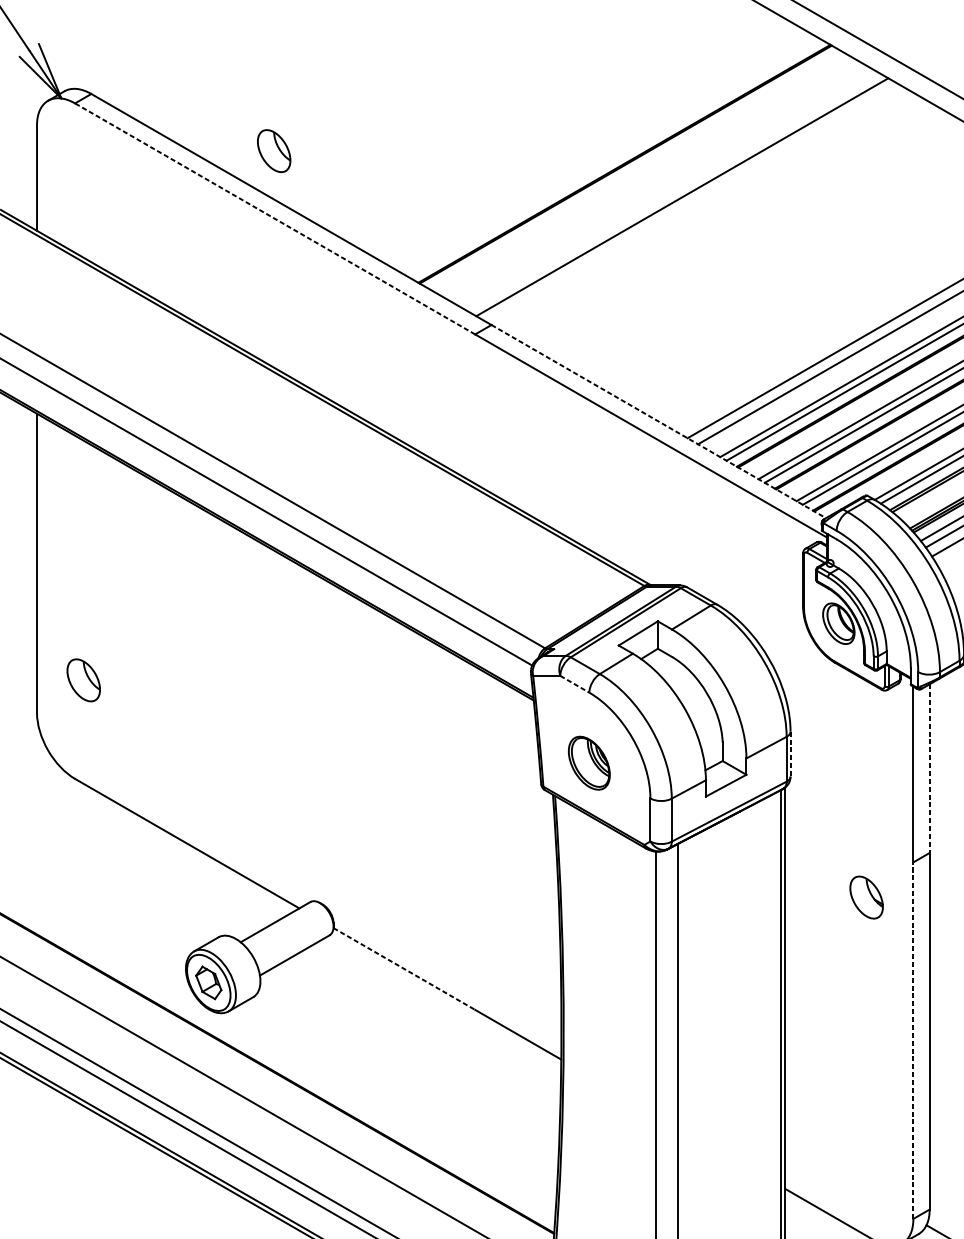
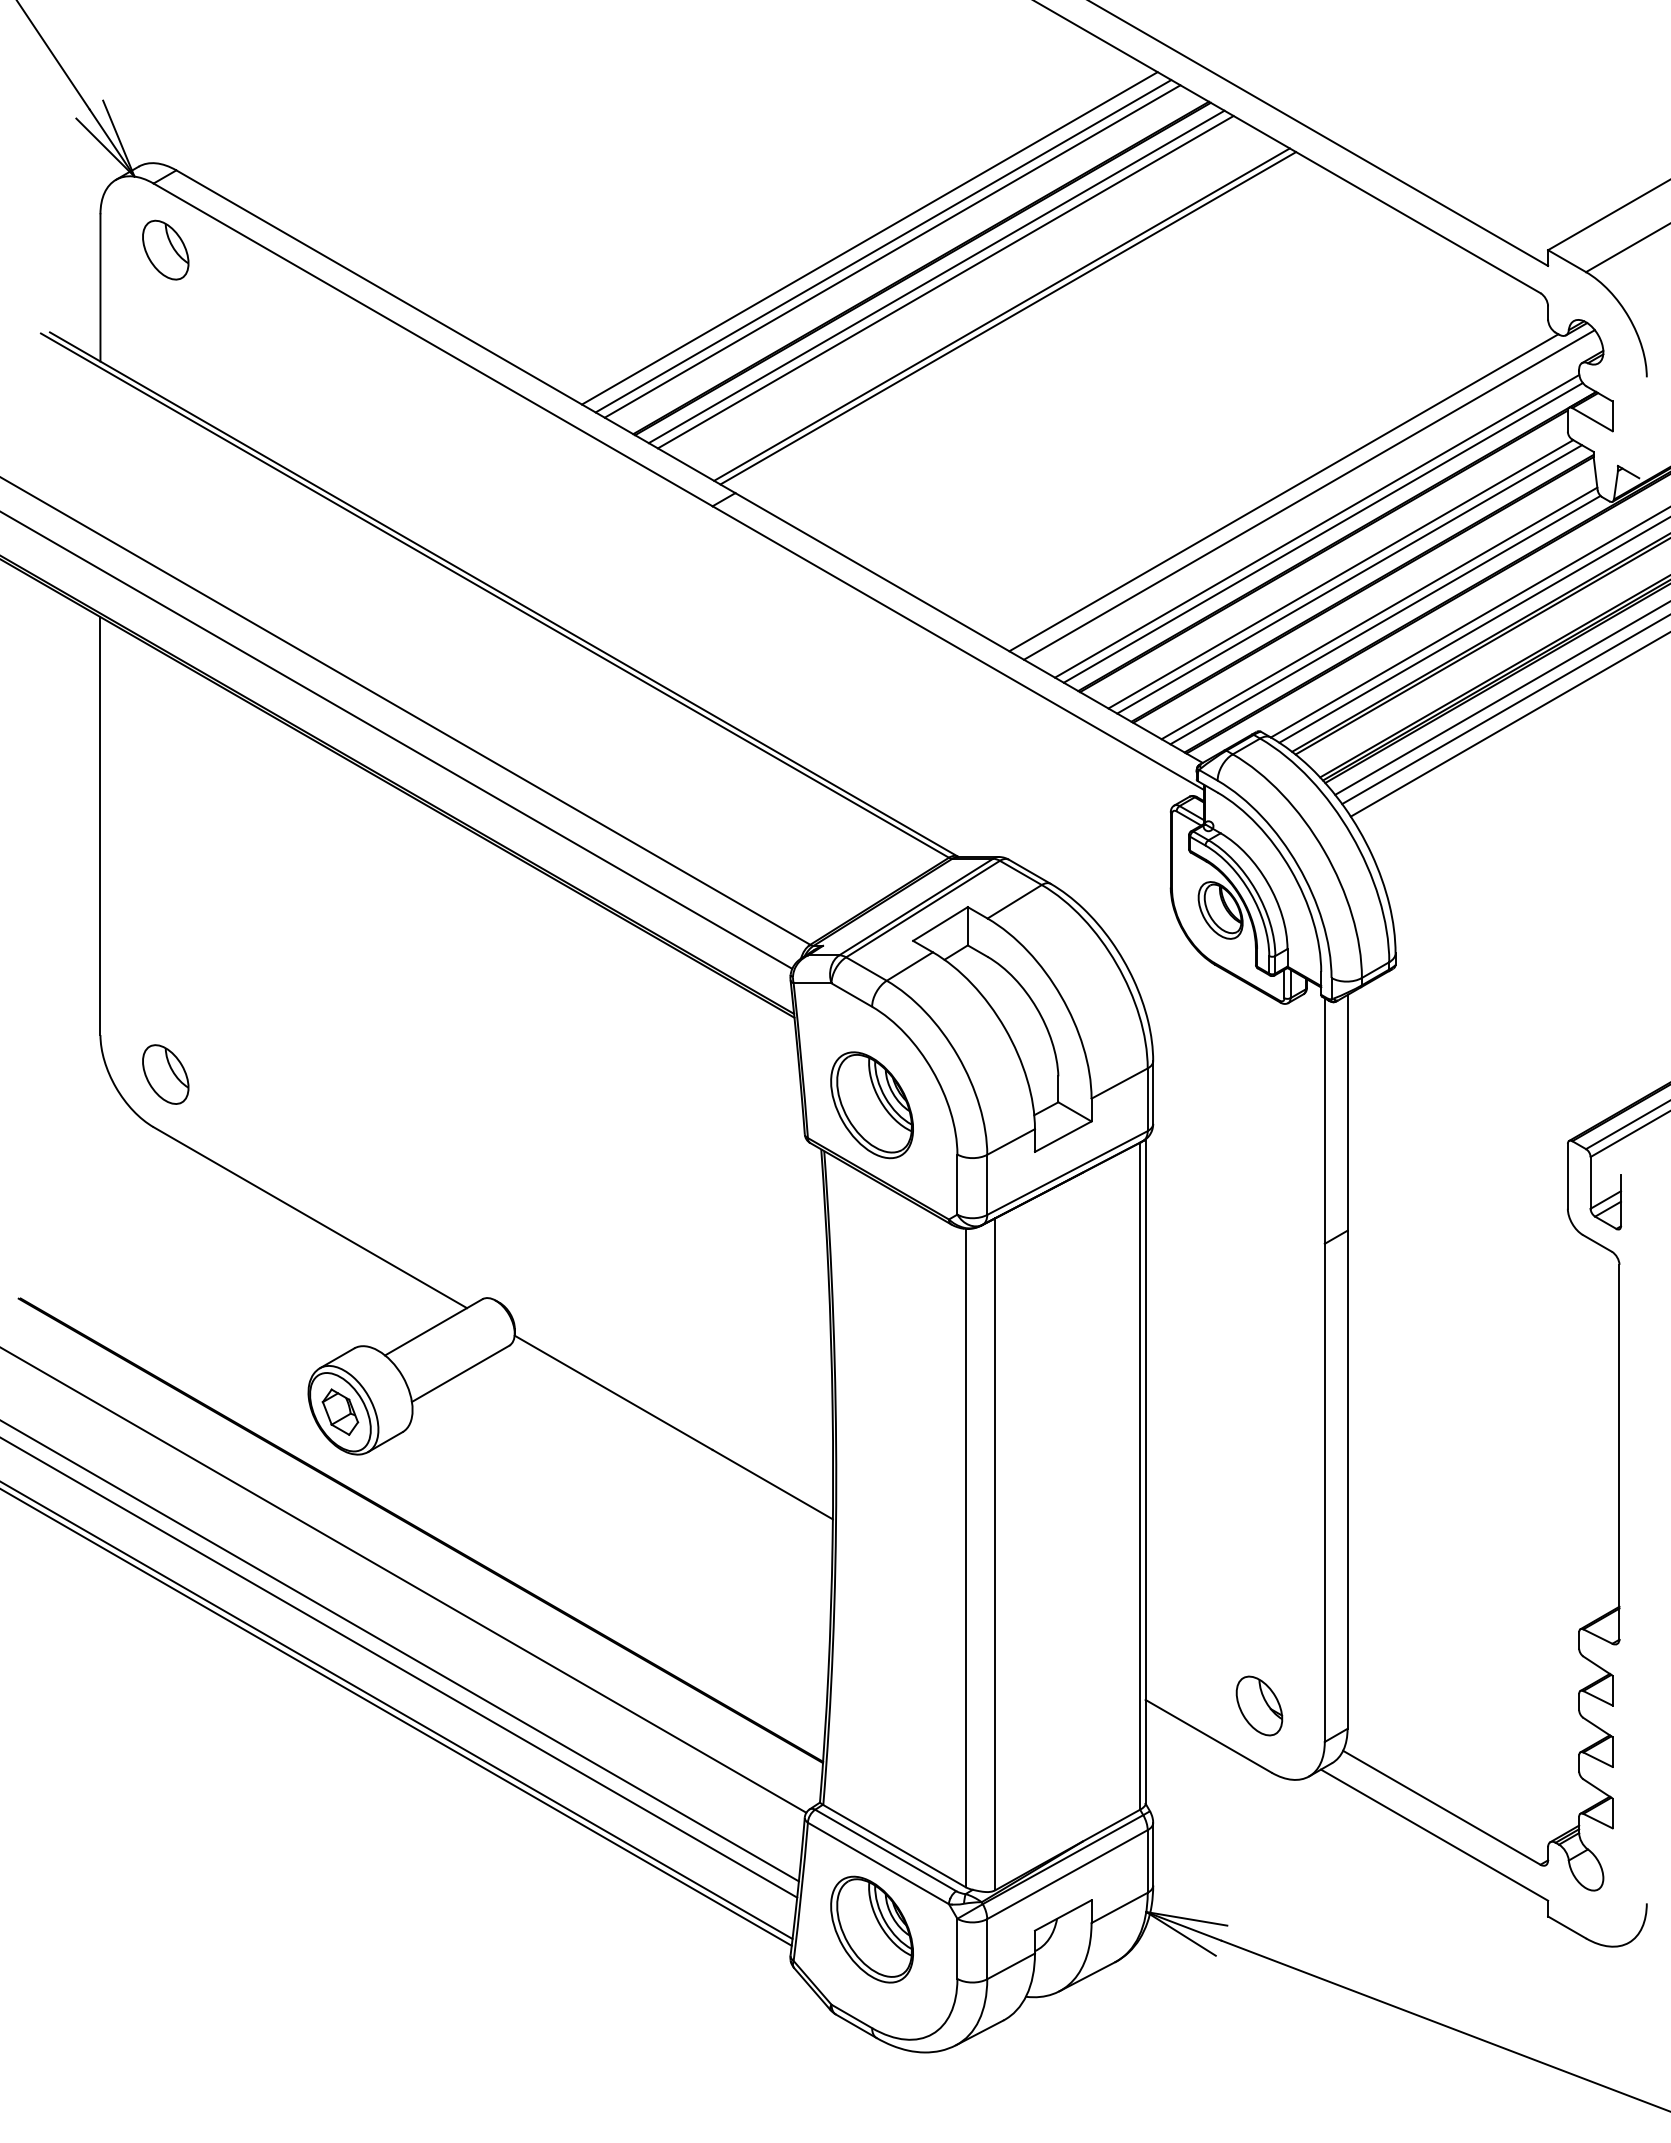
line: (587, 142) -> (869, 238), added
line: (597, 148) -> (883, 246), added
part: (273, 150) -> (165, 249), moved
line: (603, 152) -> (892, 251), added
line: (635, 169) -> (936, 276), added
line: (641, 174) -> (945, 282), added
line: (686, 200) -> (1008, 318), added
line: (275, 218) -> (433, 344), dashed -> solid
line: (659, 421) -> (969, 628), dashed -> solid
part: (83, 680) -> (165, 1074), moved
line: (575, 684) -> (852, 995), dashed -> solid
line: (790, 754) -> (1153, 1093), dashed -> solid
part: (588, 763) -> (871, 1105), size x1.43
line: (929, 768) -> (1347, 1112), dashed -> solid
part: (866, 897) -> (1259, 1705), moved
line: (404, 969) -> (614, 1393), dashed -> solid
line: (913, 1040) -> (1324, 1492), dashed -> solid

